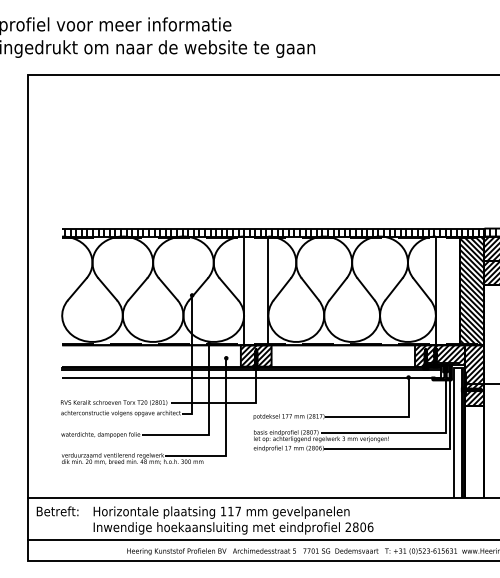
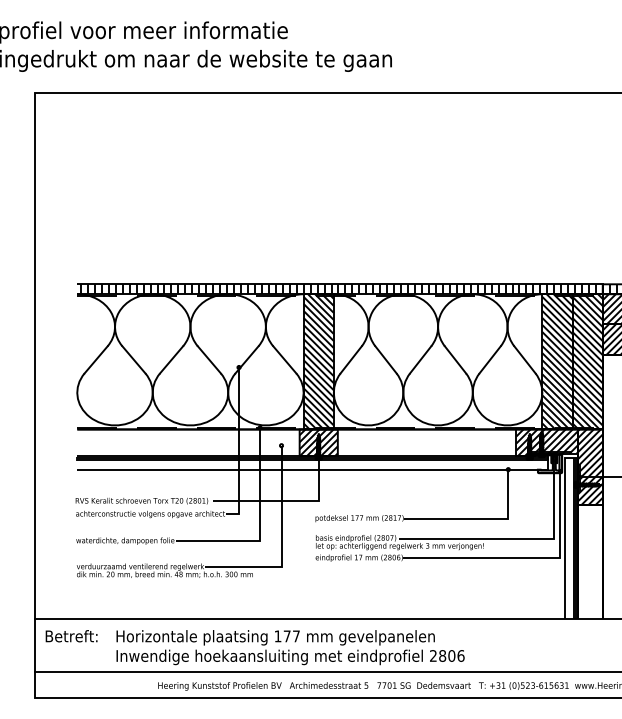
hatch: (256, 290) -> (319, 361), added
hatch: (447, 290) -> (556, 361), added
text: (230, 511) -> (286, 636), 117 -> 177

